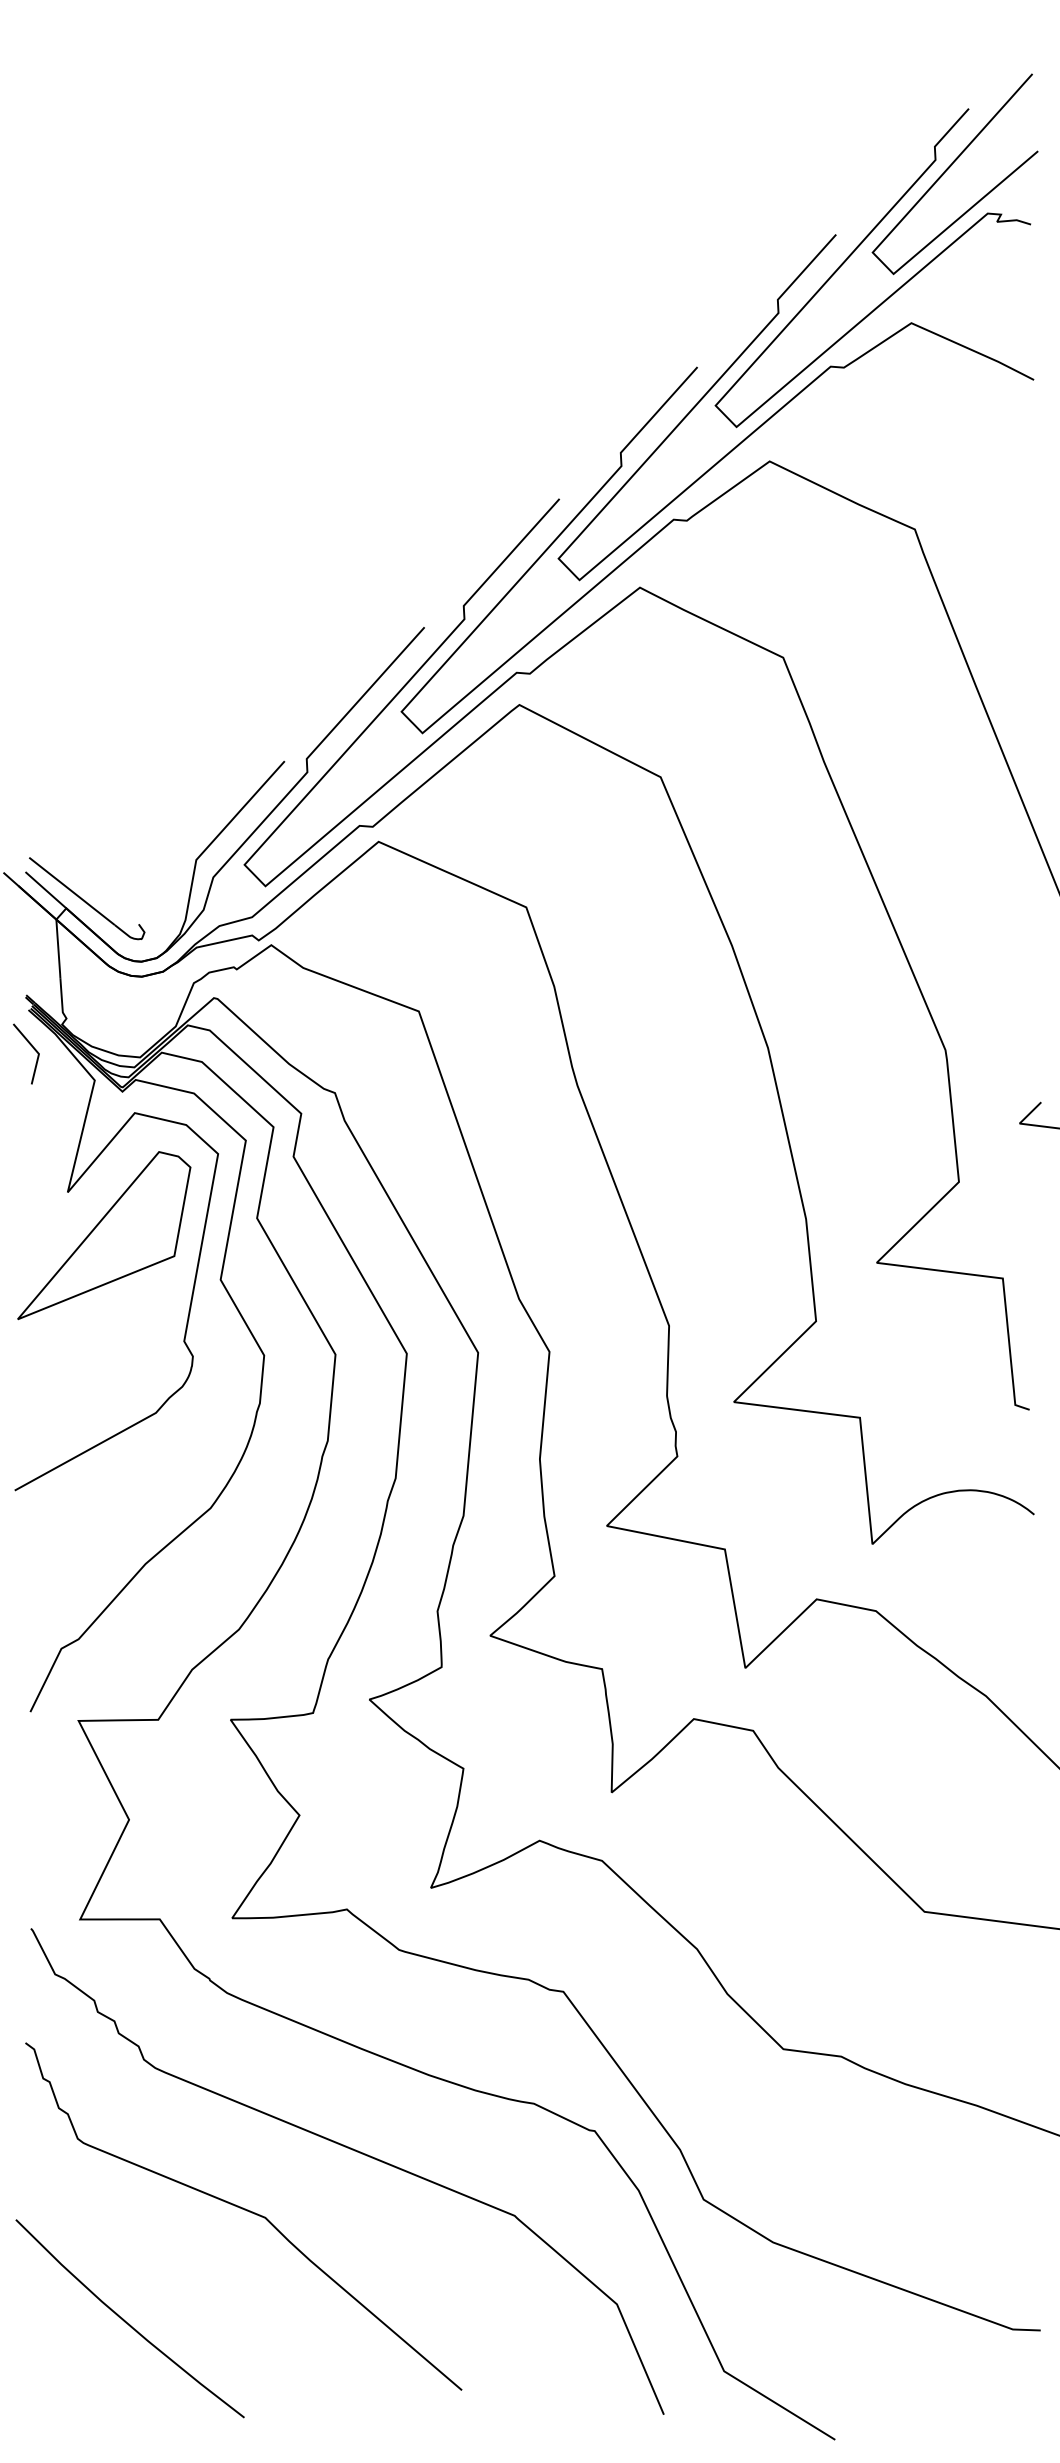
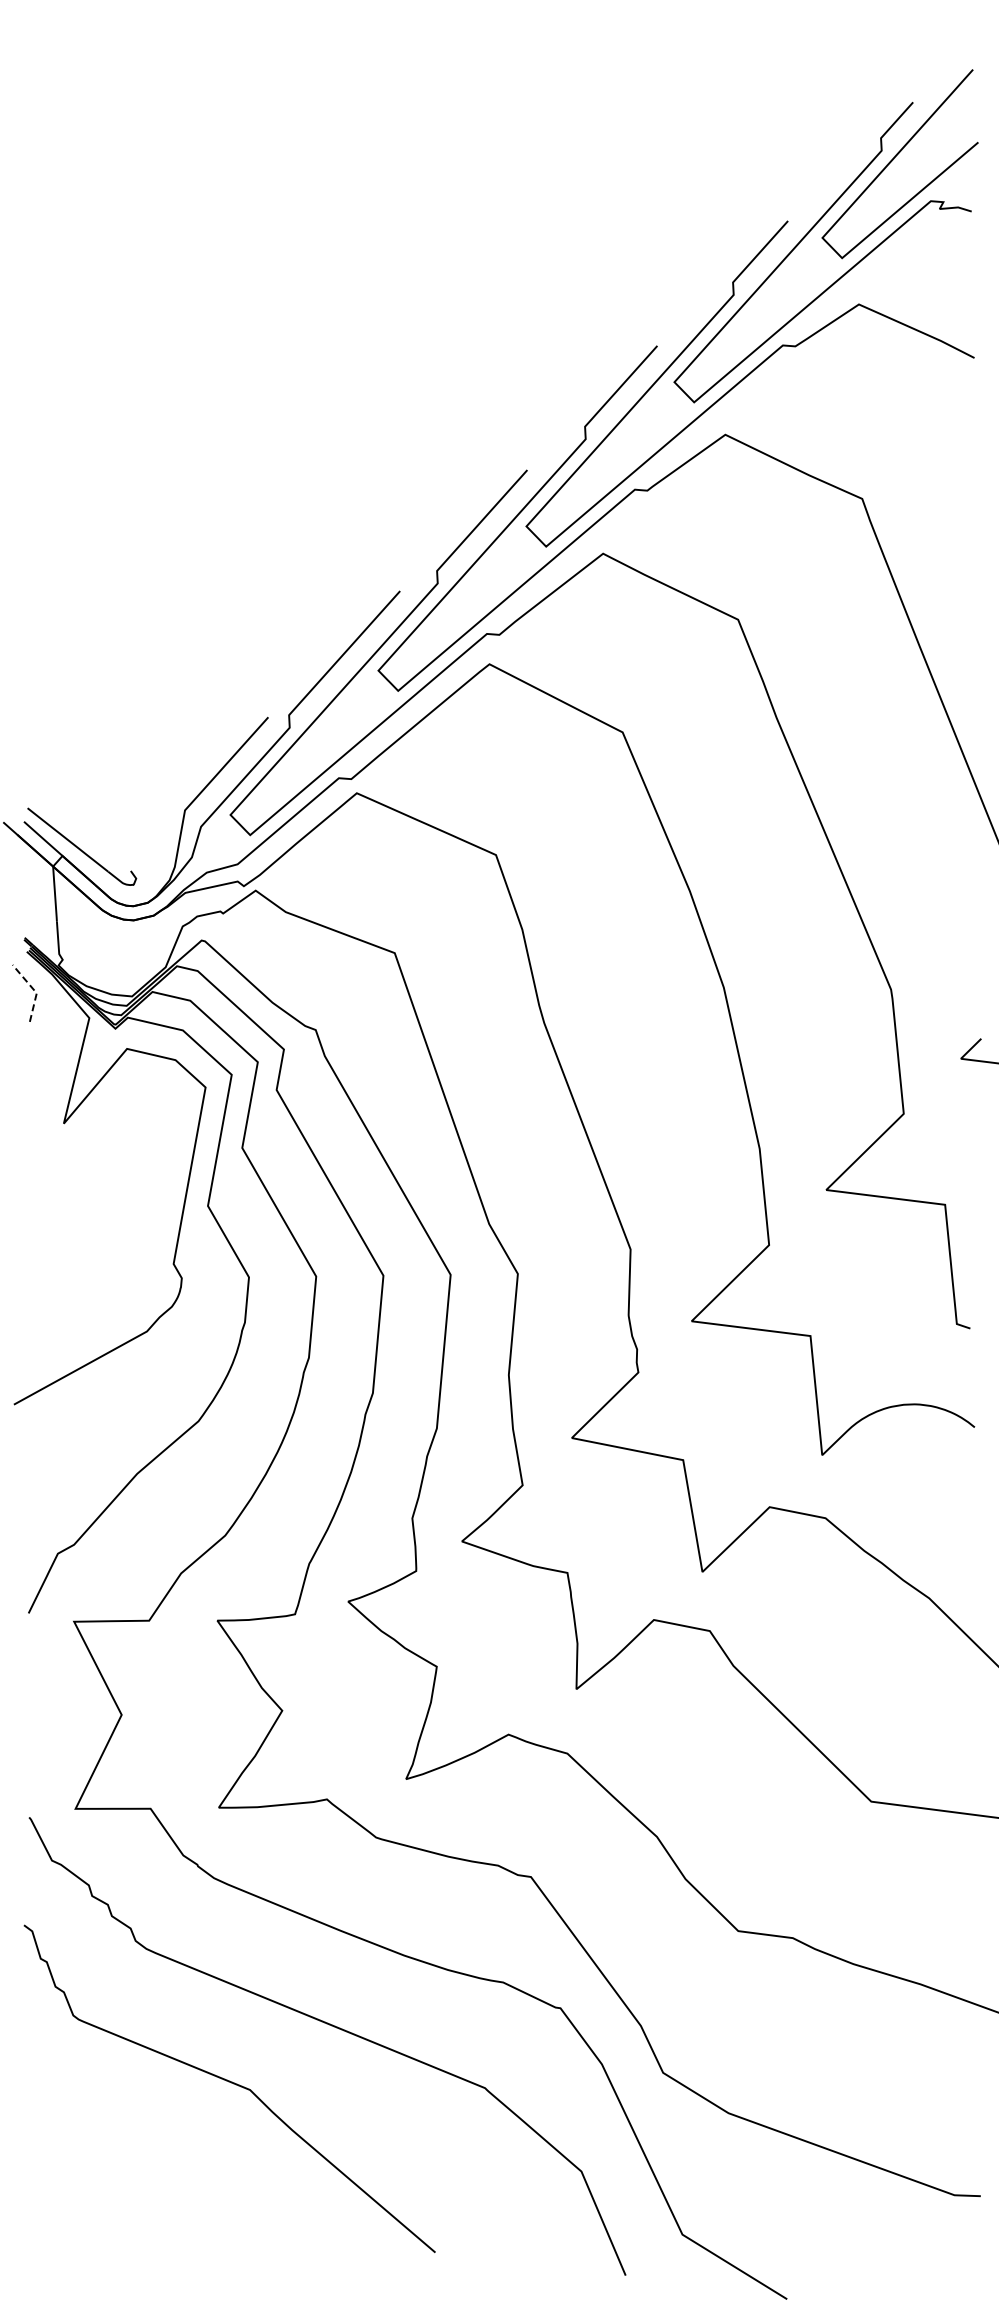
line: (36, 1052) -> (34, 991), solid -> dashed
part: (104, 1234) -> (98, 1163), removed
curve: (126, 2321) -> (119, 2187), removed

